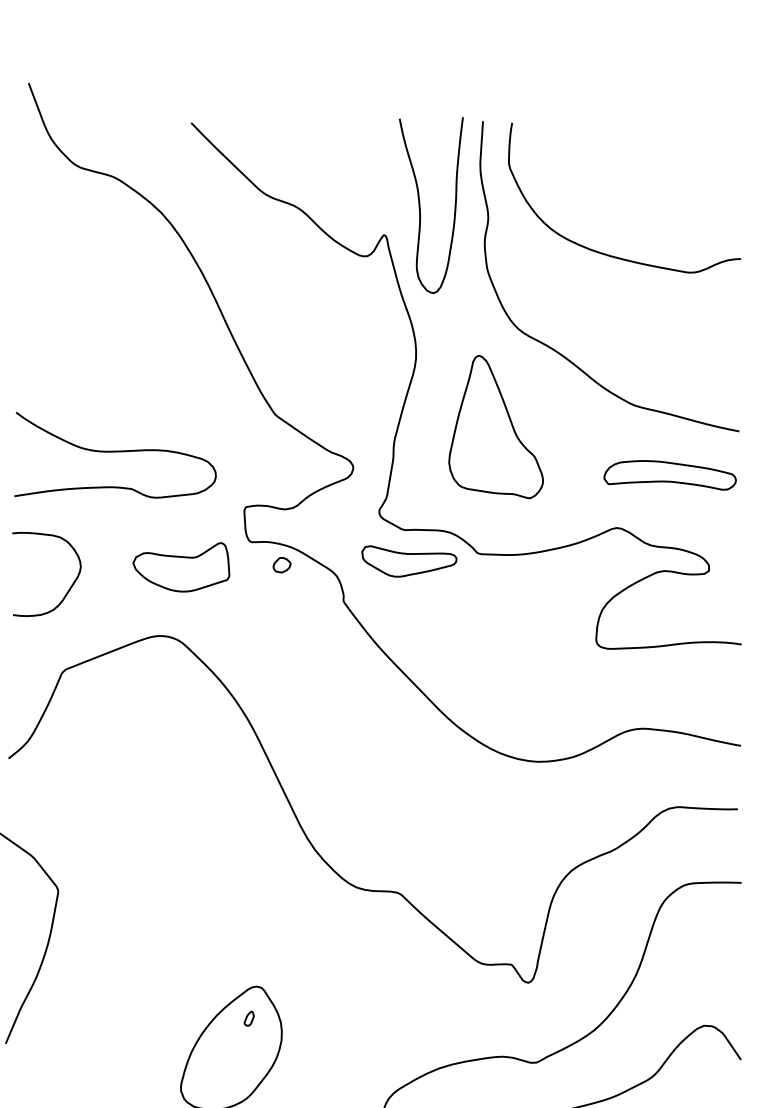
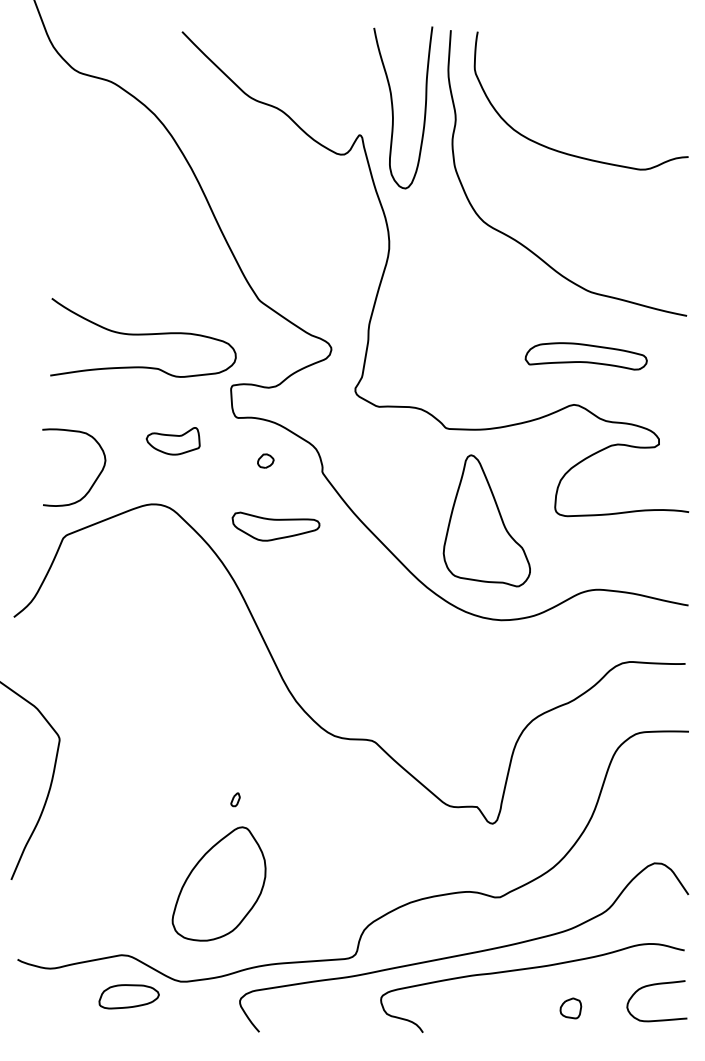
part: (495, 426) -> (486, 520), moved
curve: (115, 452) -> (143, 335), moved
part: (669, 475) -> (585, 356), moved
part: (408, 561) -> (275, 526), moved
part: (281, 564) -> (265, 460), moved
part: (181, 567) -> (173, 441), size x0.6
curve: (68, 588) -> (94, 480), moved
part: (249, 1018) -> (235, 799), moved

